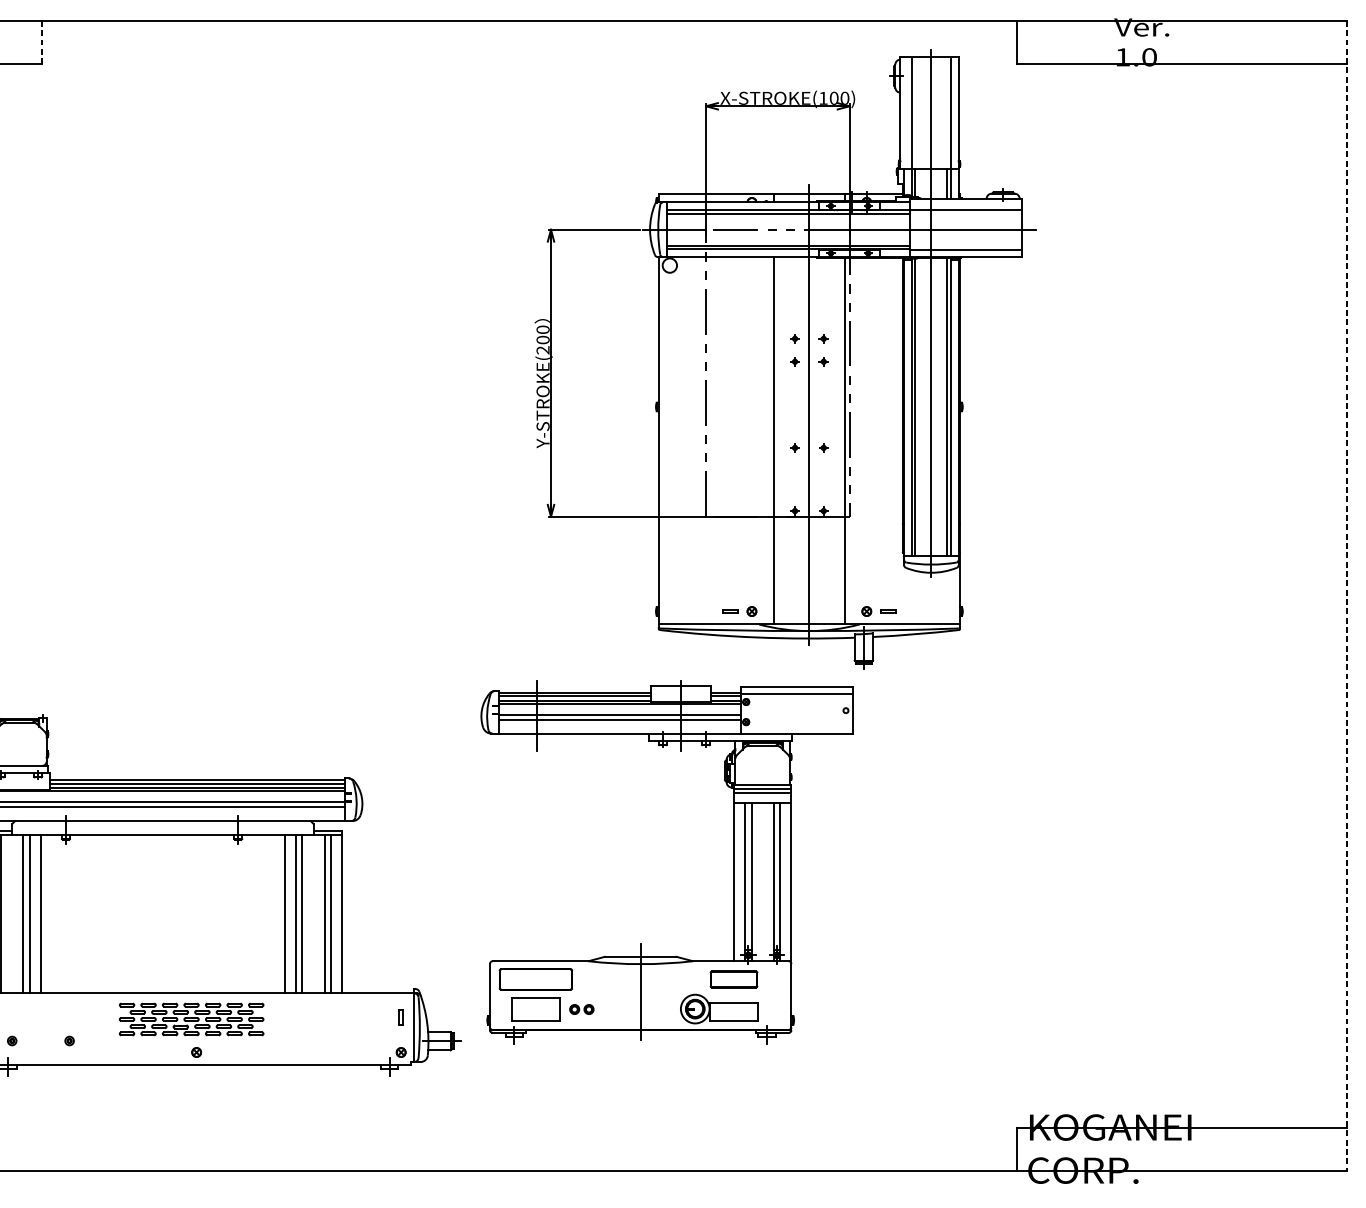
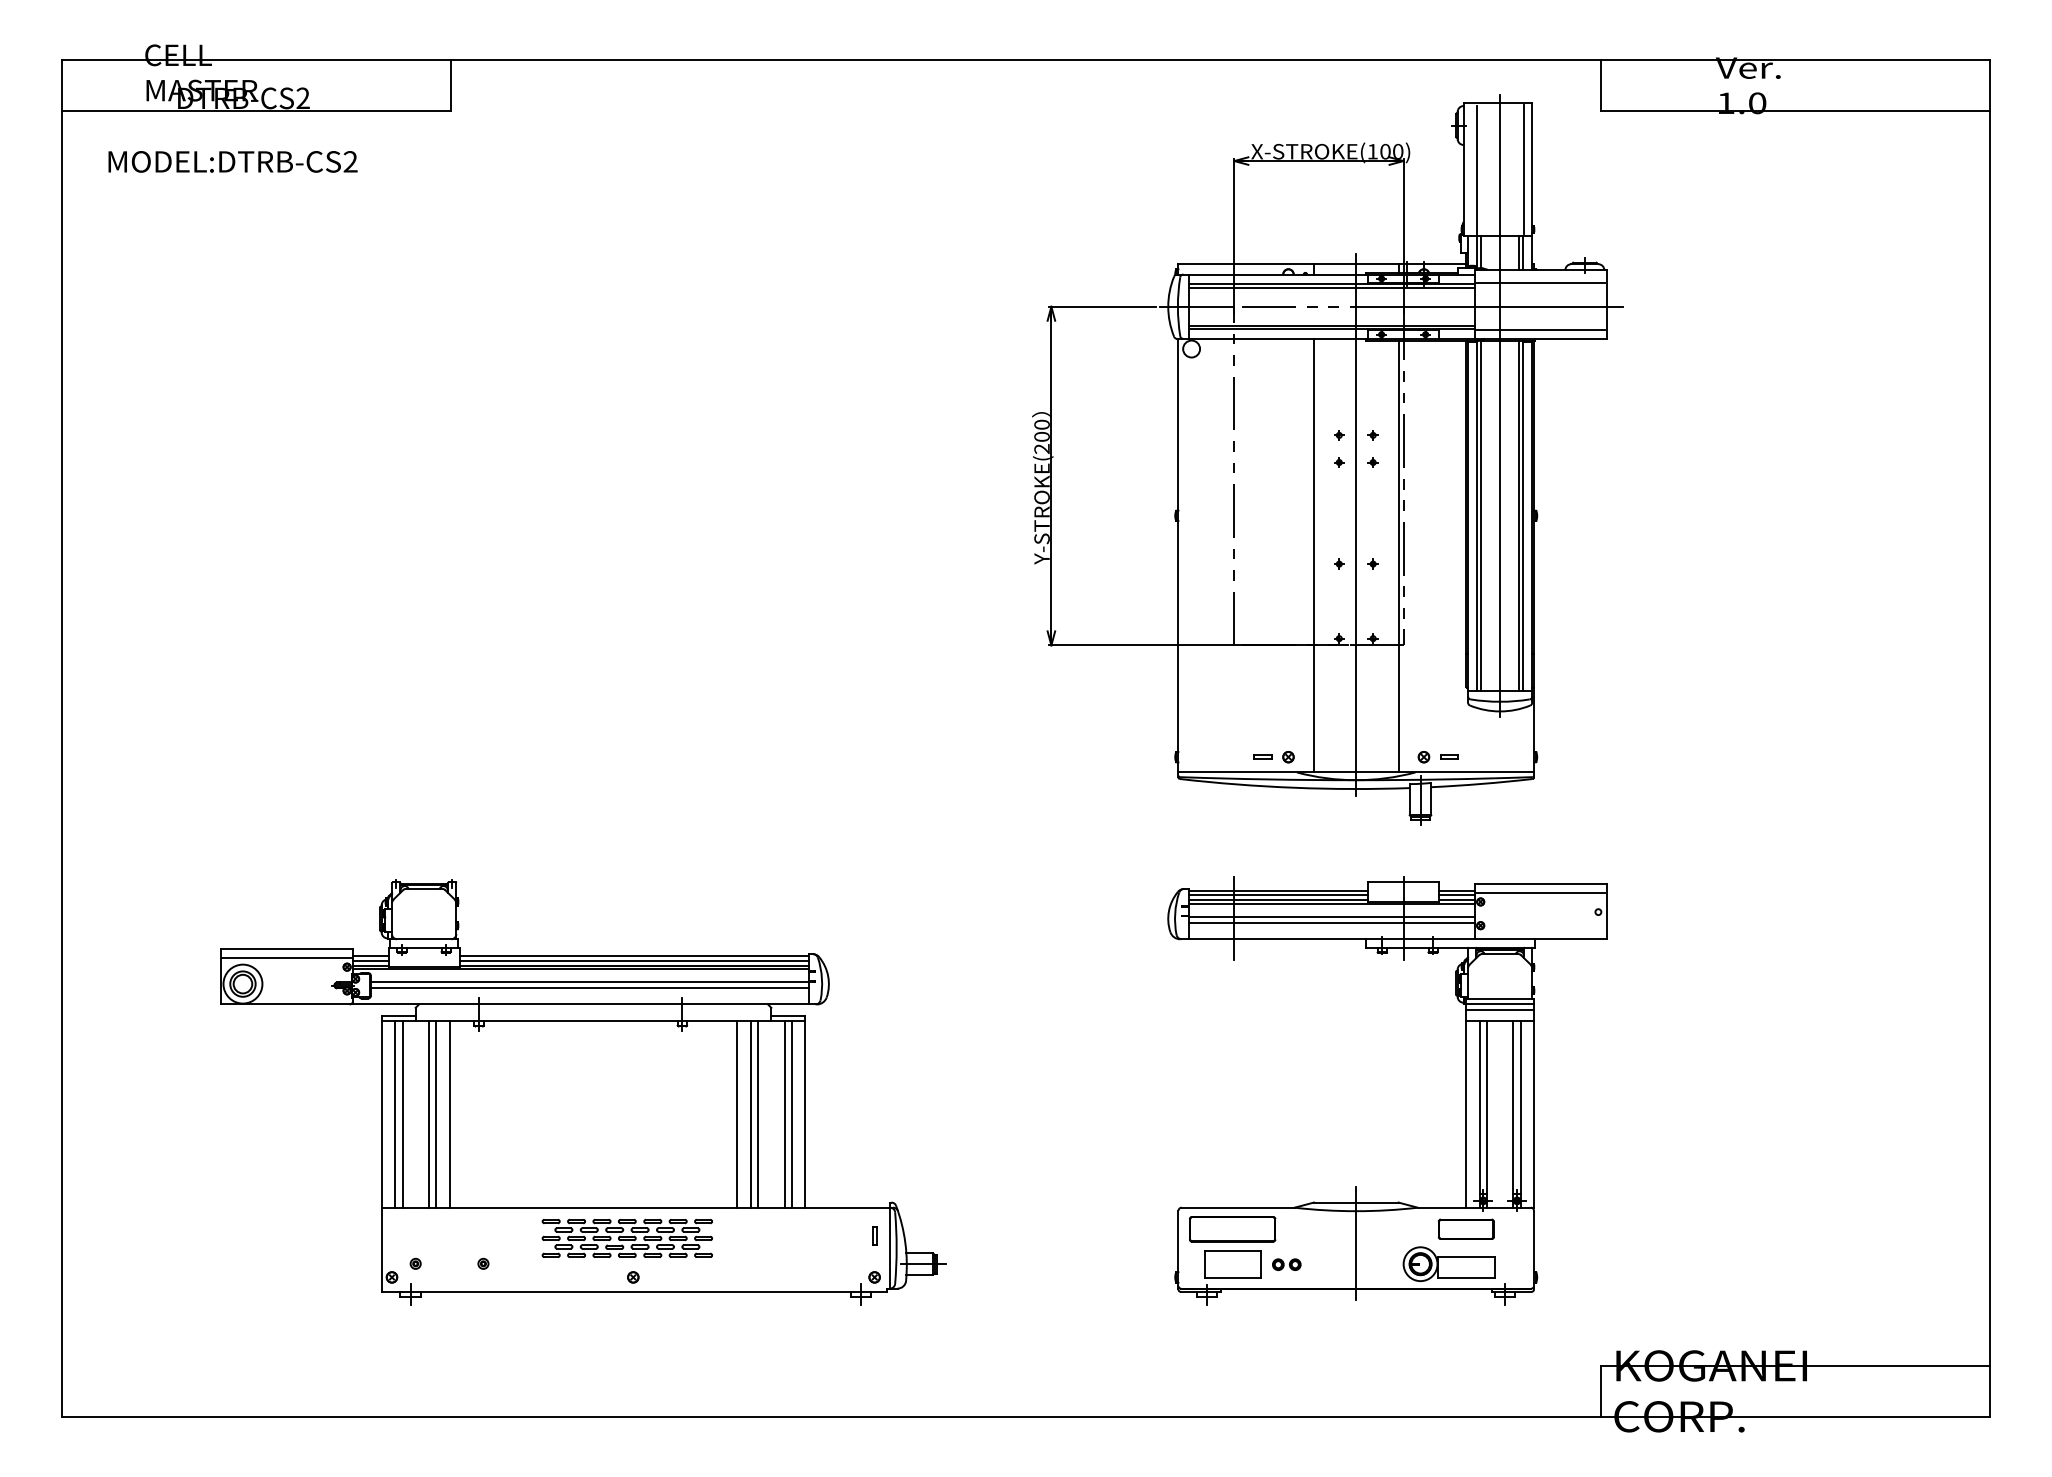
line: (42, 43) -> (451, 86), dashed -> solid
line: (1347, 596) -> (1990, 739), dashed -> solid
part: (733, 861) -> (1465, 1090), moved

